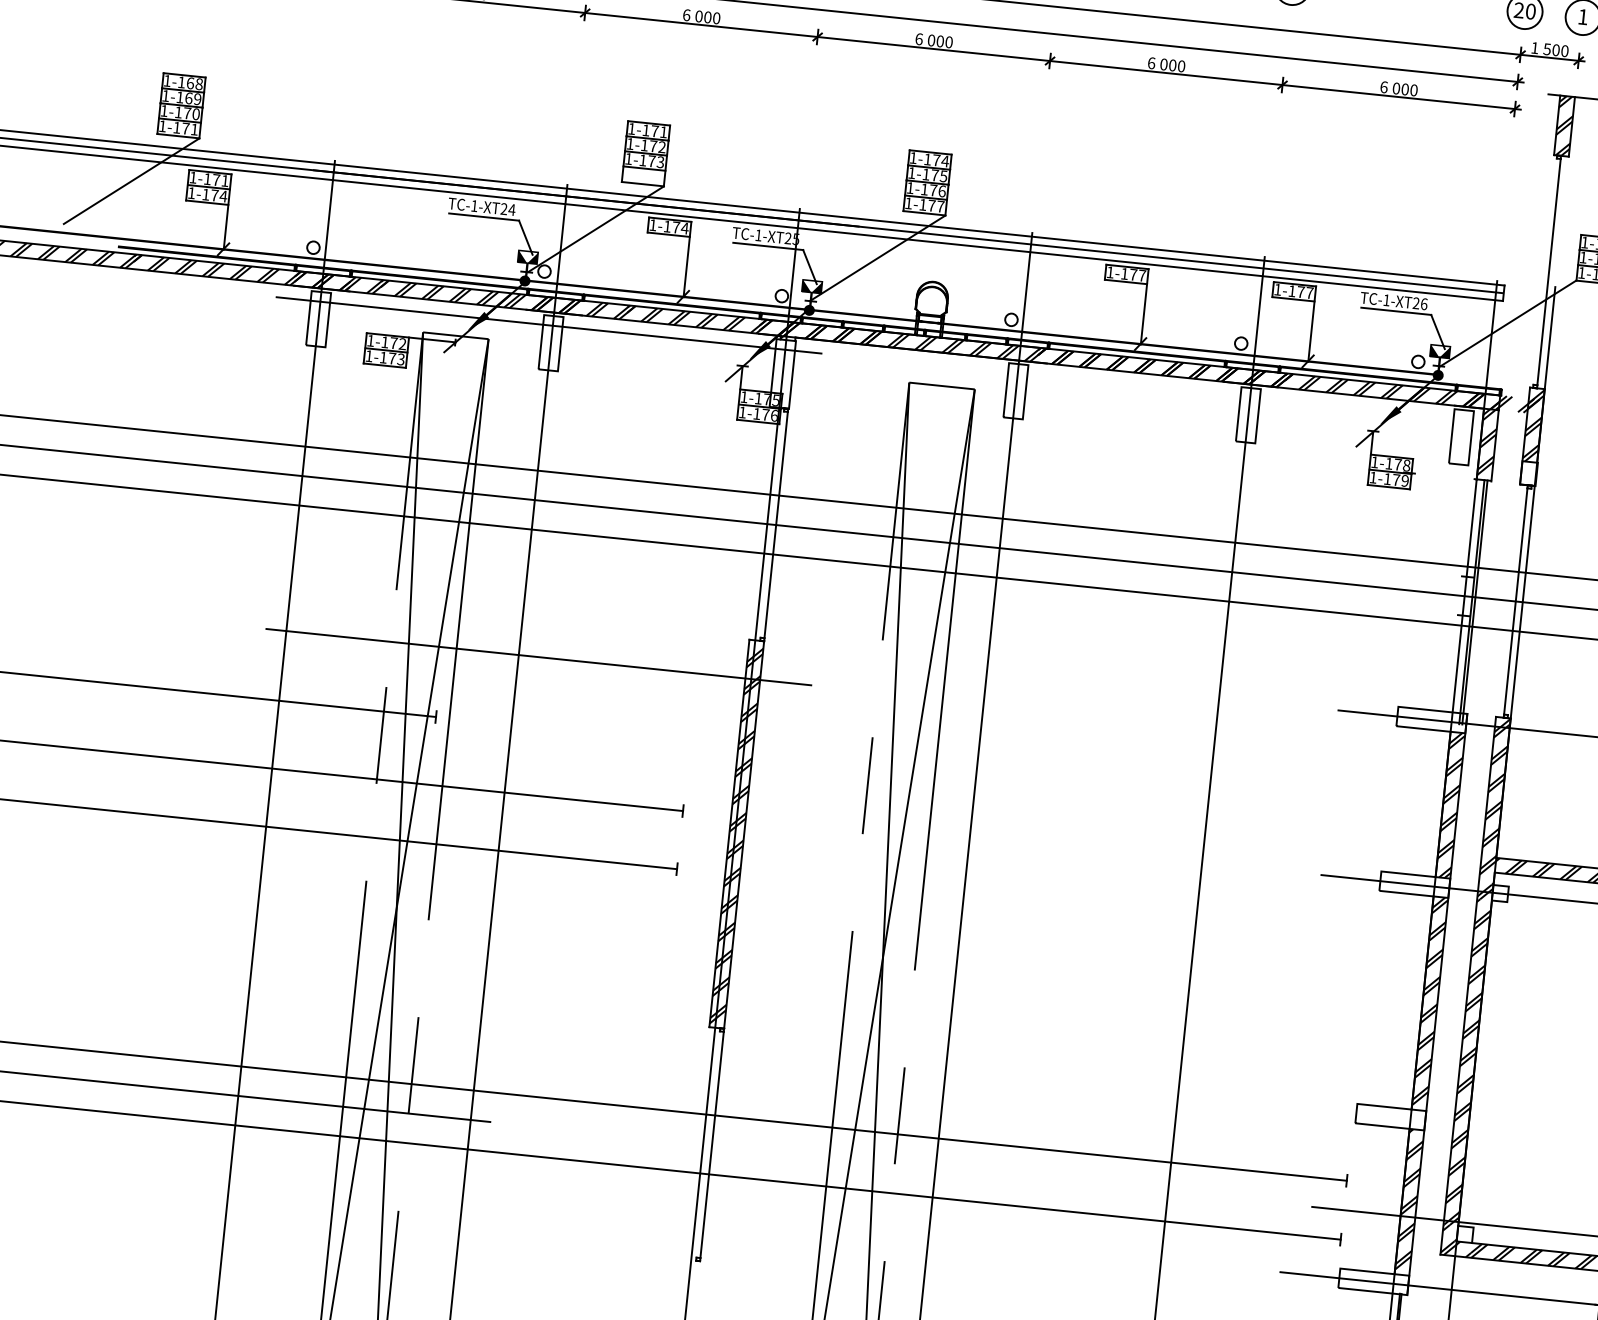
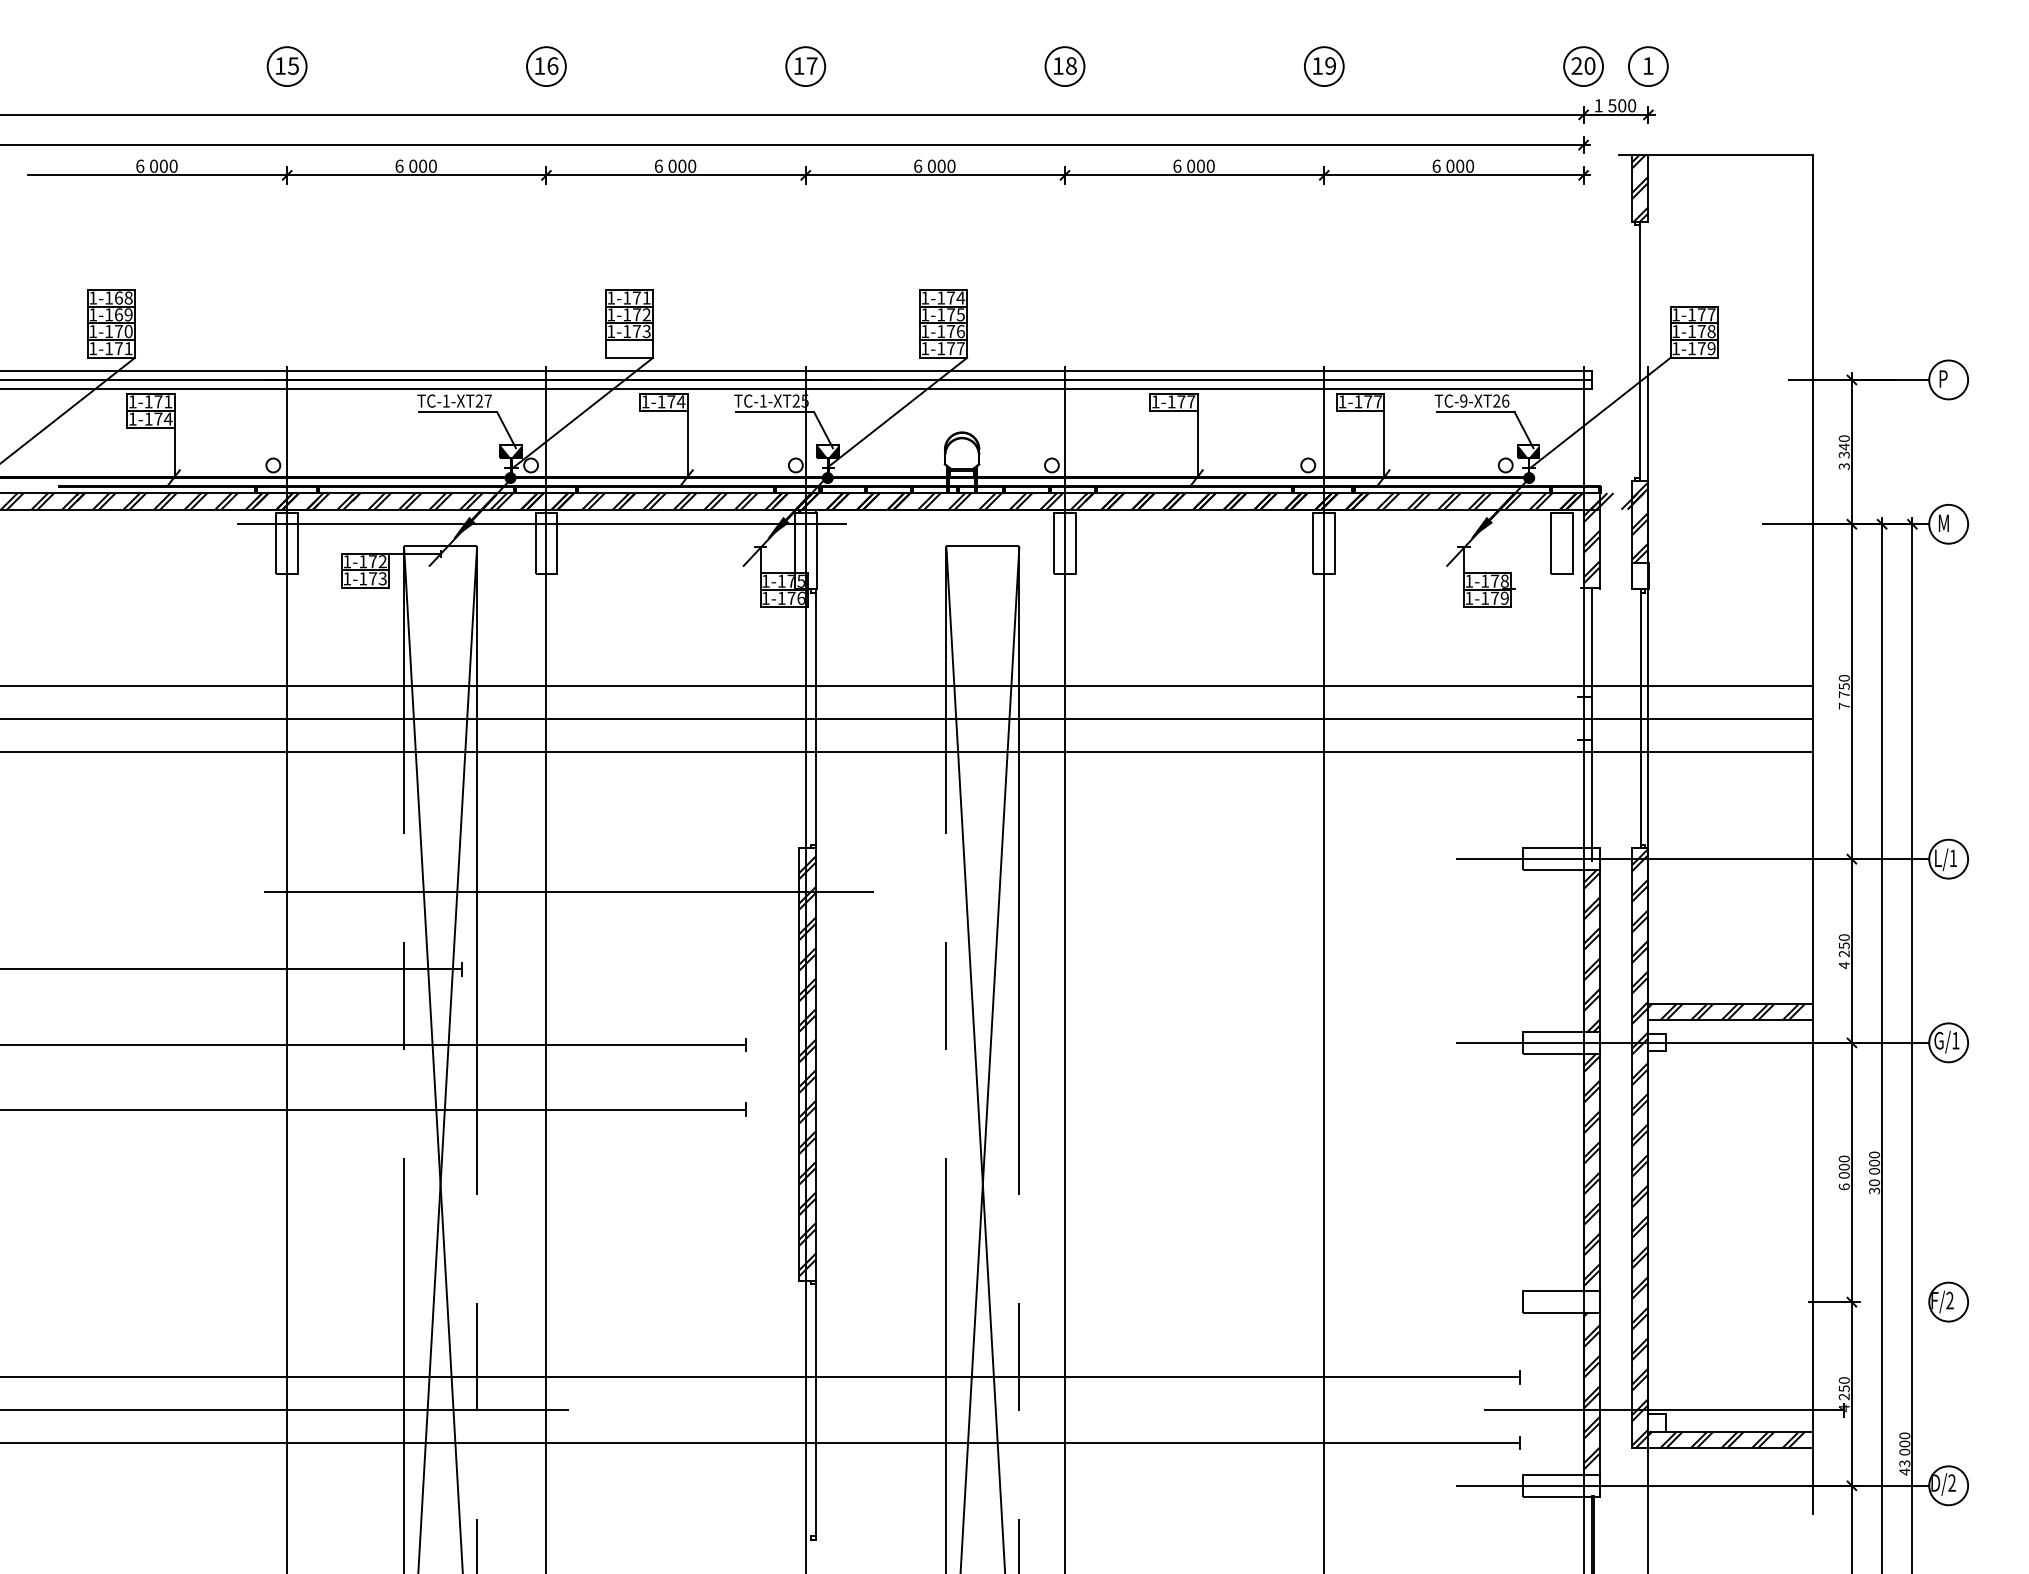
text: (512, 209) -> (488, 400), 24 -> 27
text: (1386, 299) -> (1463, 400), -1- -> -9-
line: (1474, 602) -> (1595, 724), removed

